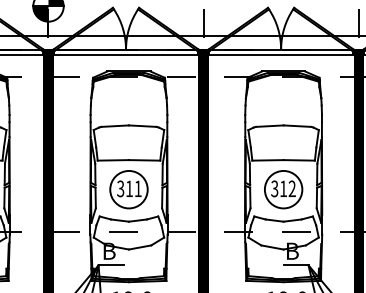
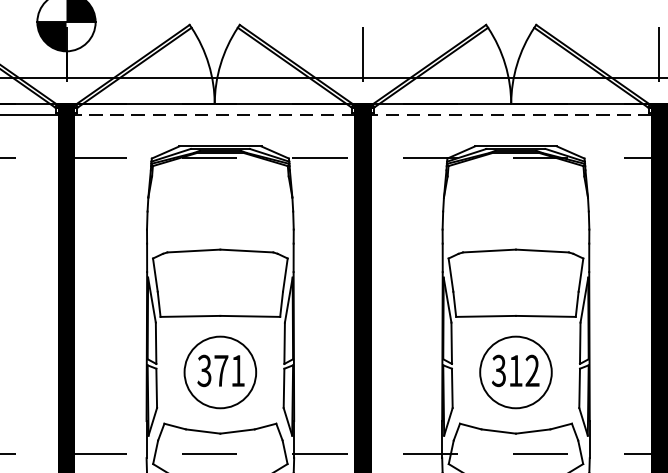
line: (125, 54) -> (213, 114), solid -> dashed
line: (280, 54) -> (510, 114), solid -> dashed
text: (129, 188) -> (221, 370), 311 -> 371

